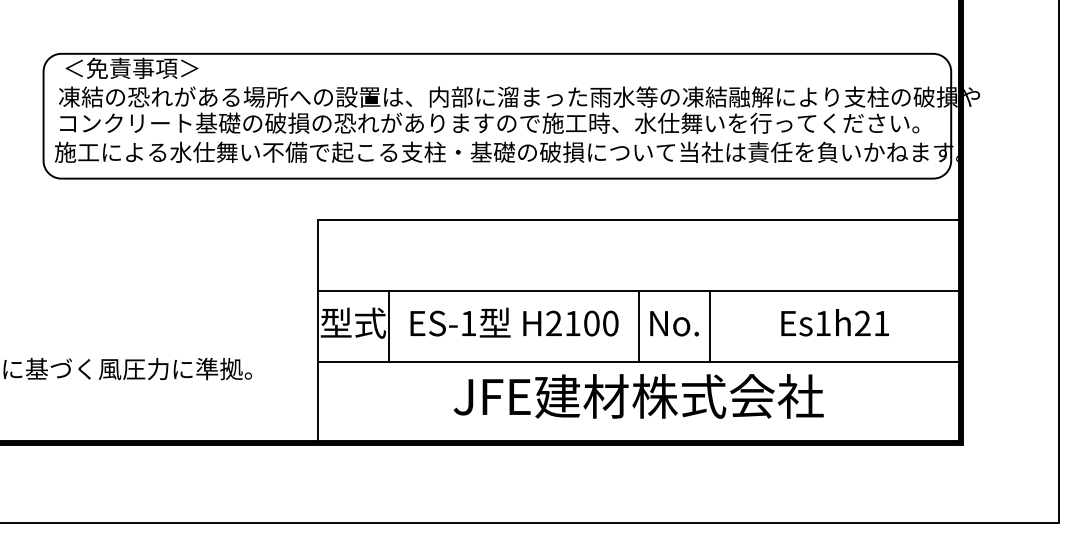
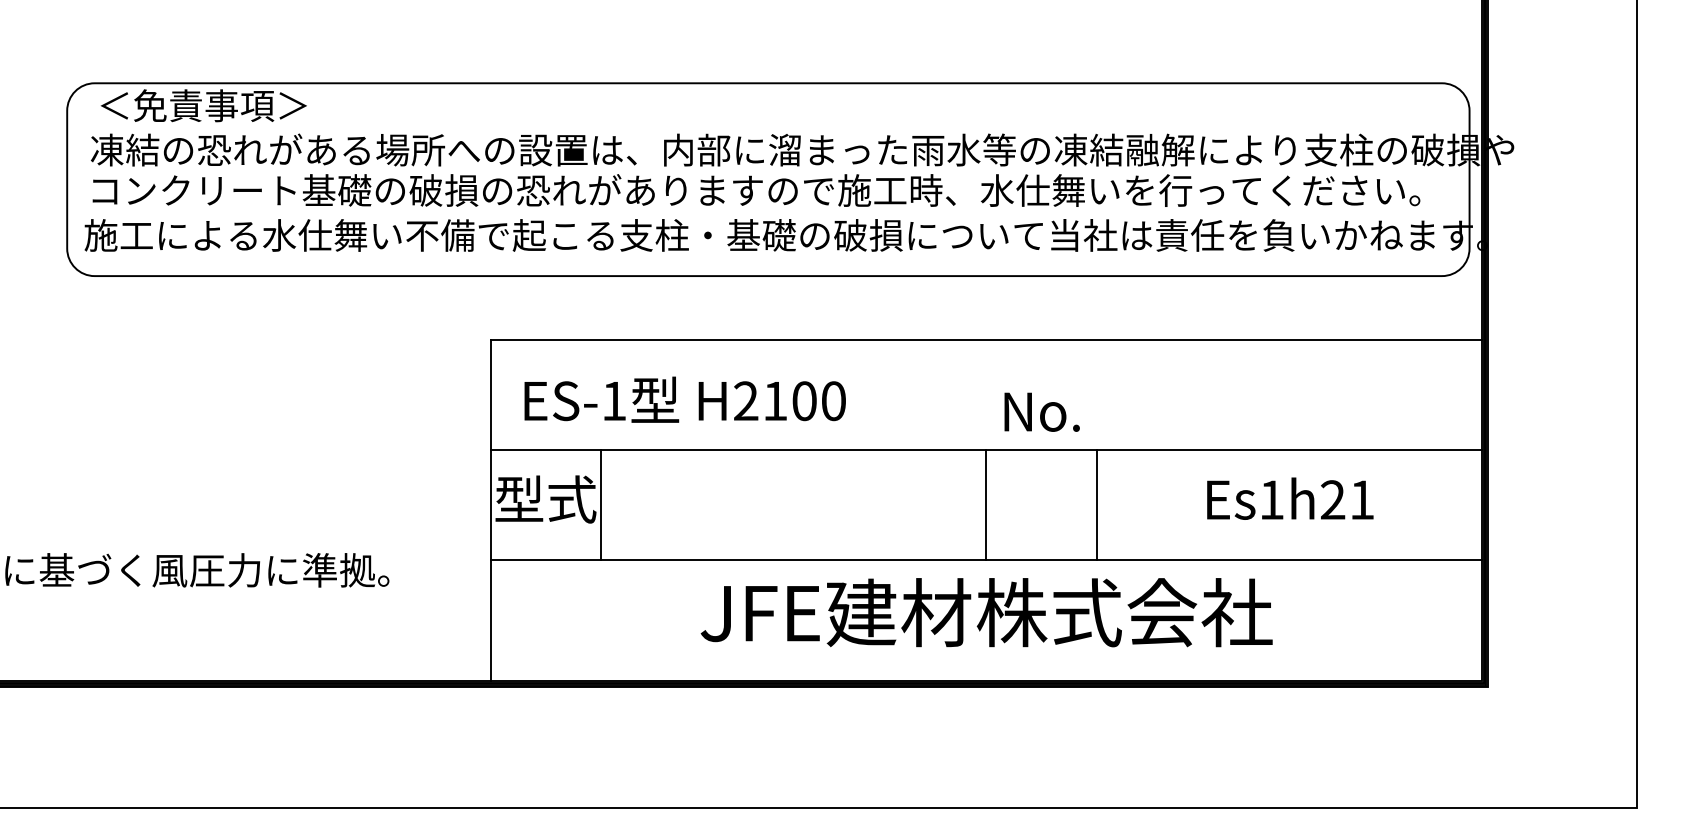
text: (514, 322) -> (685, 399), moved
text: (674, 323) -> (1042, 411), moved

